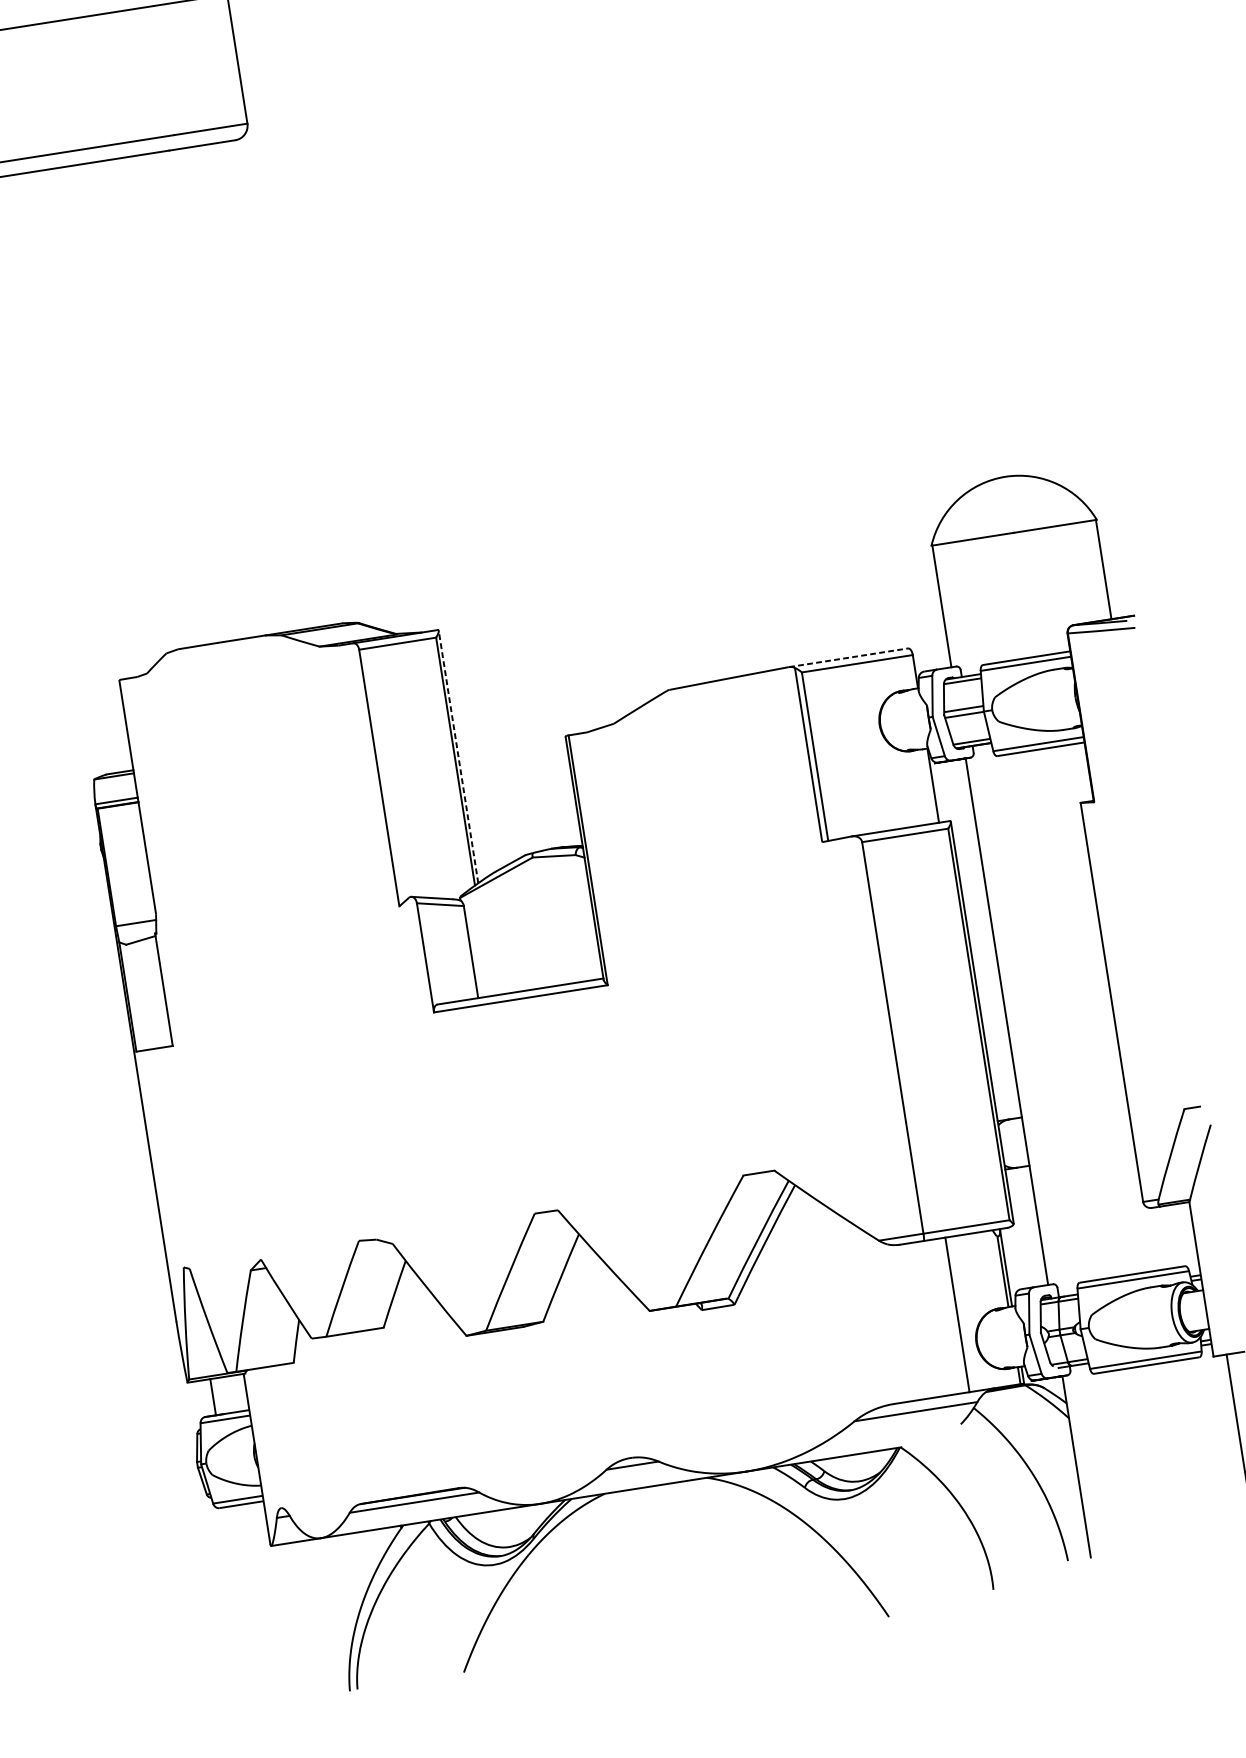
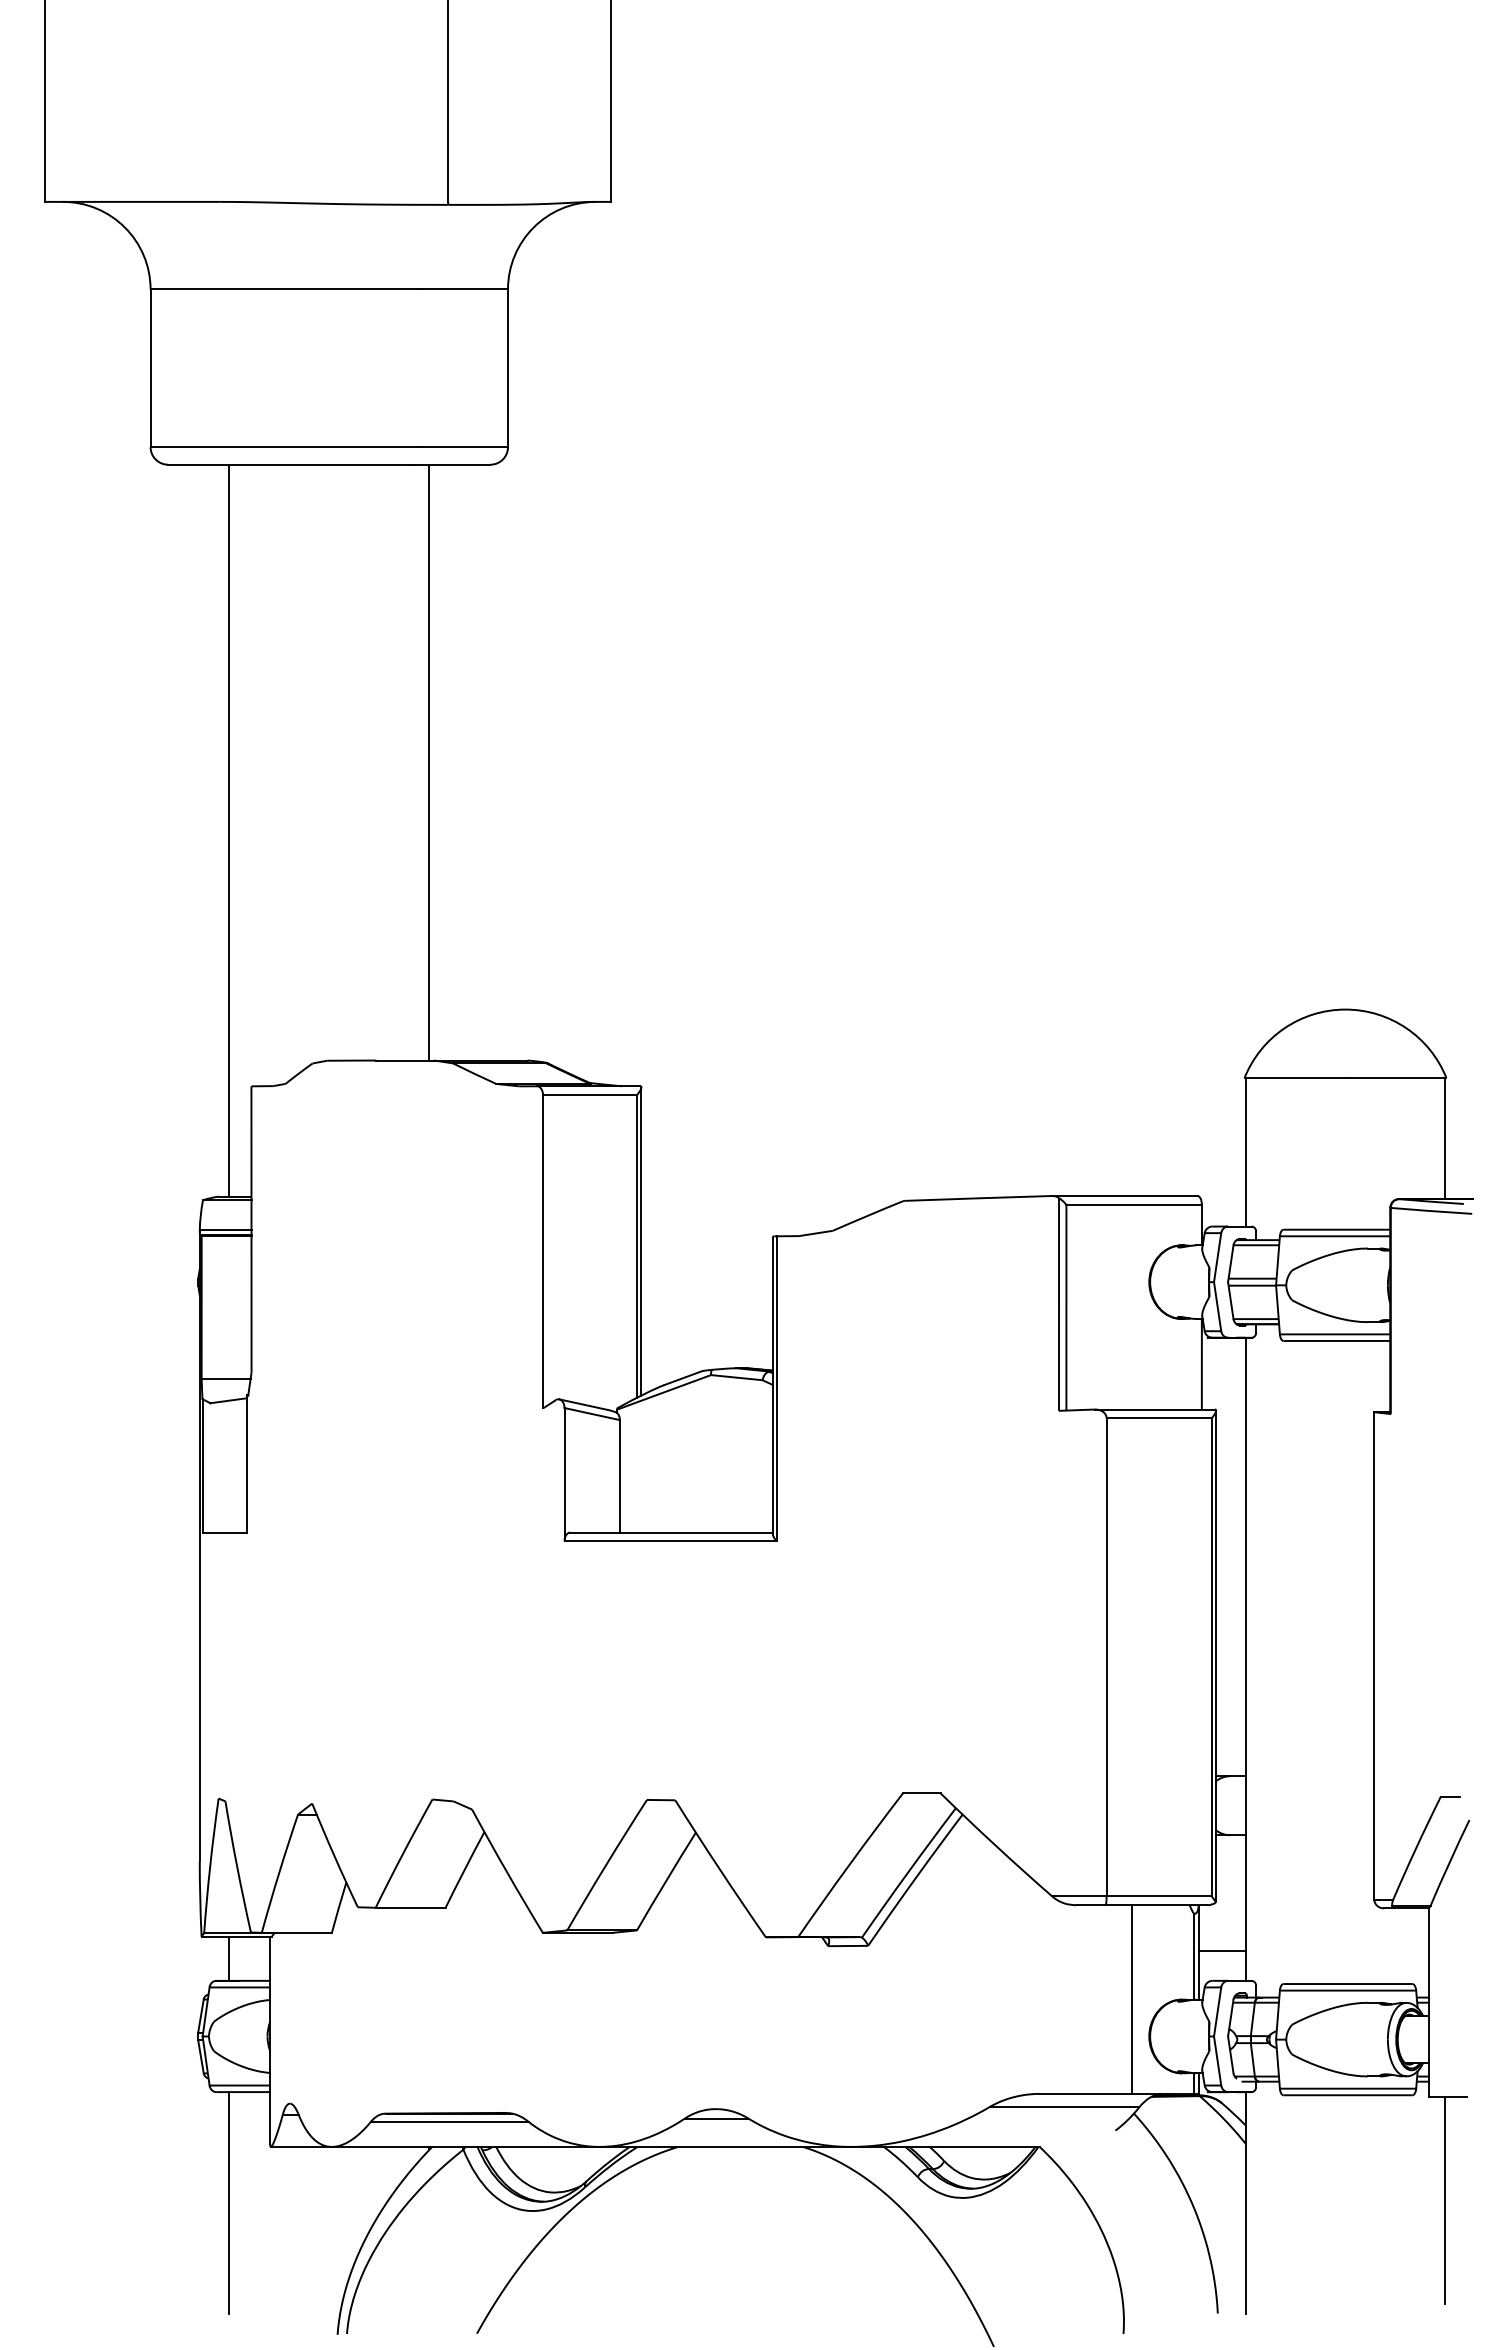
line: (223, 391) -> (429, 762), added
line: (68, 473) -> (229, 830), added
line: (848, 658) -> (1124, 1196), dashed -> solid
line: (458, 757) -> (641, 1241), dashed -> solid
line: (1024, 1264) -> (1221, 1951), added
line: (244, 1596) -> (229, 2202), added

